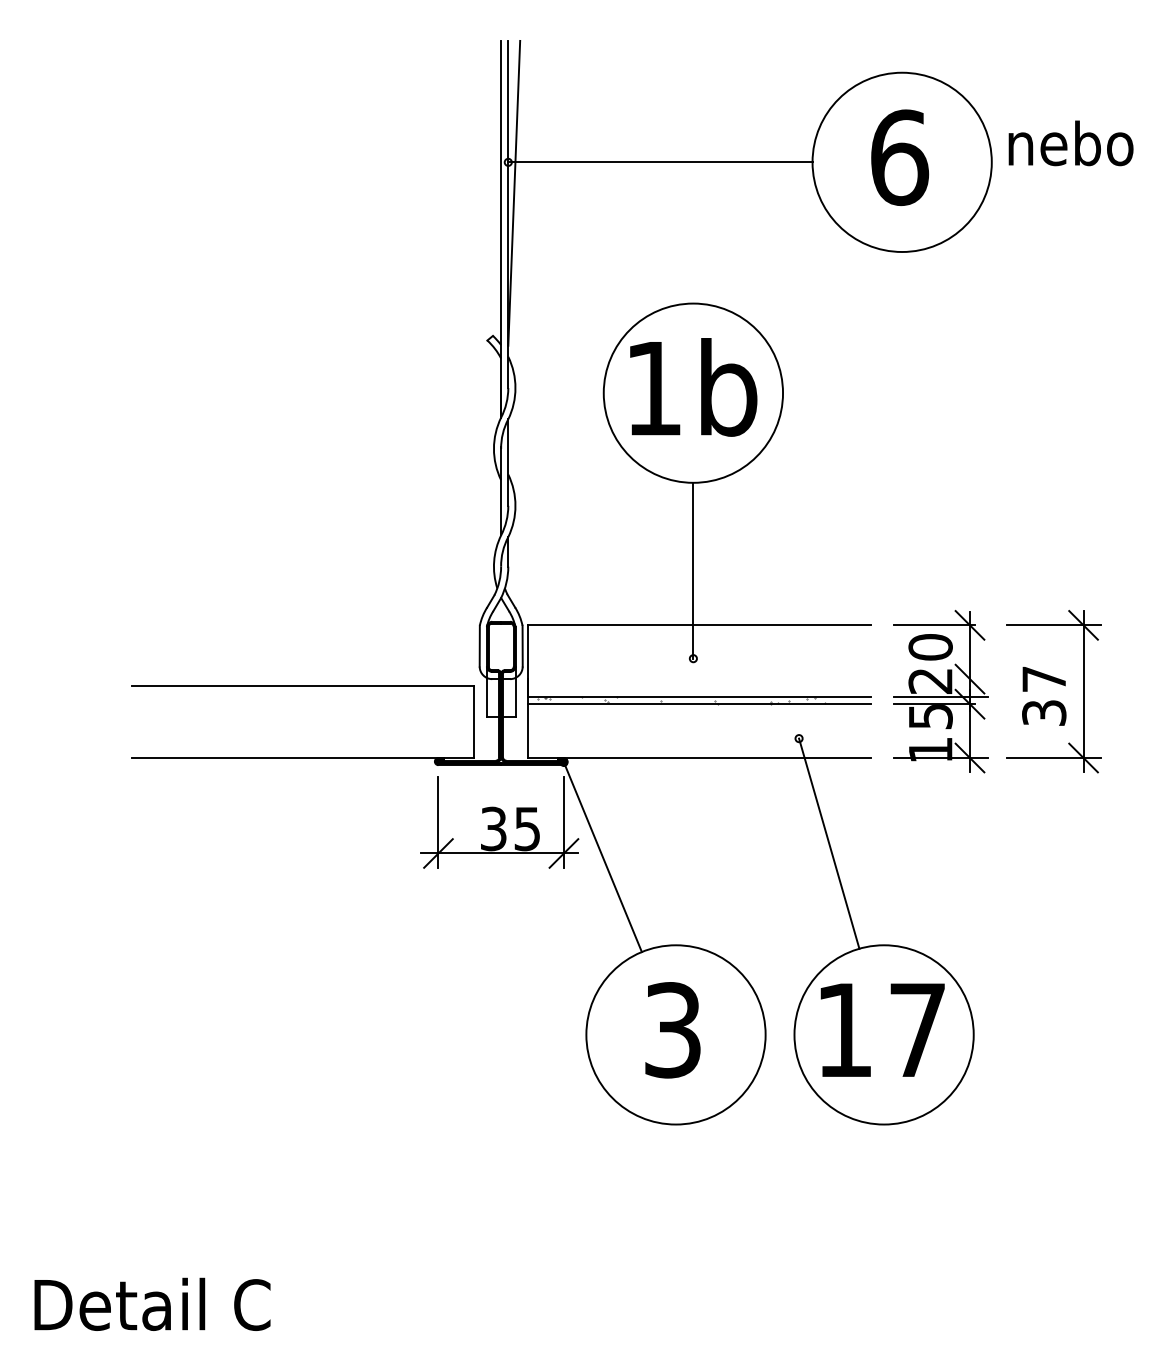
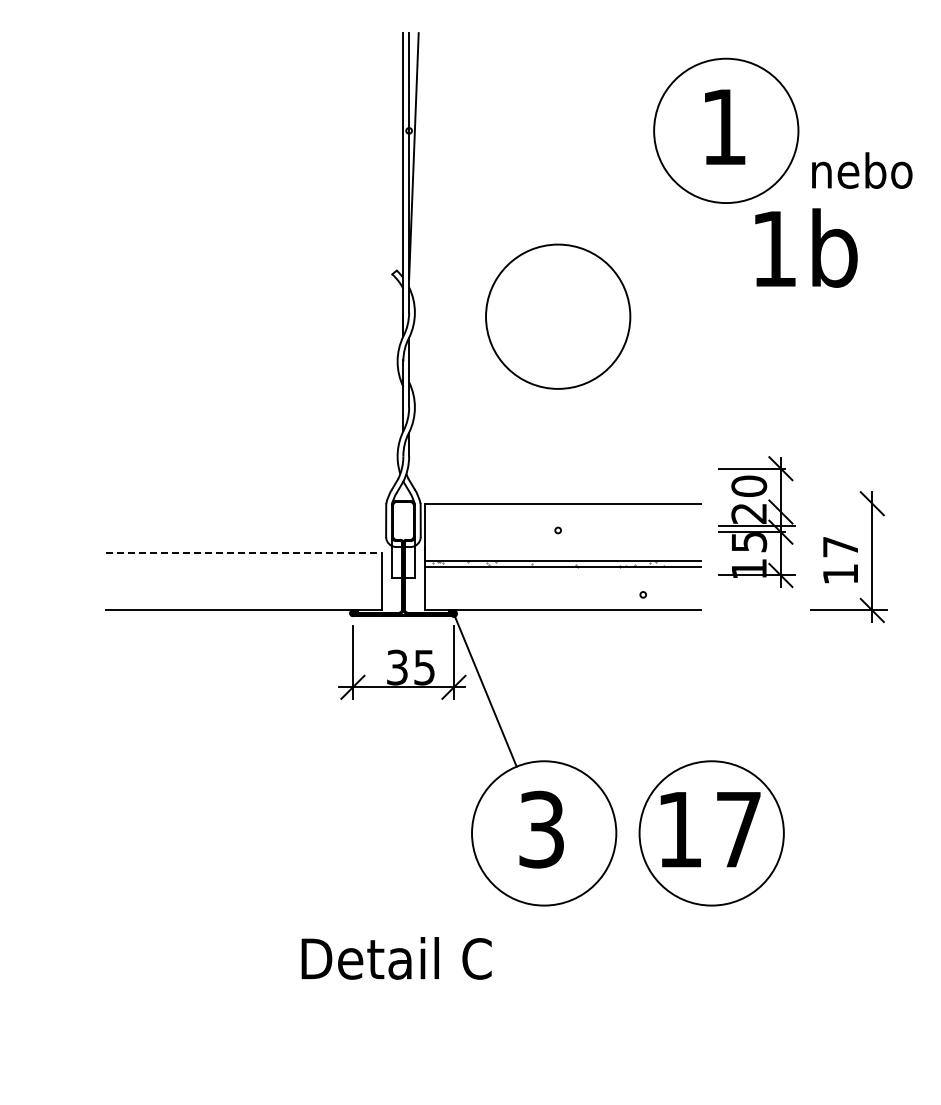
text: (1071, 143) -> (862, 170), moved
text: (899, 158) -> (724, 127), 6 -> 1
line: (660, 161) -> (531, 130), removed
text: (693, 386) -> (806, 247), moved
line: (693, 570) -> (558, 459), removed
line: (1053, 625) -> (848, 503), removed
line: (302, 686) -> (243, 552), solid -> dashed
part: (939, 692) -> (756, 522), moved
text: (1044, 713) -> (840, 574), 37 -> 17
line: (829, 843) -> (667, 679), removed
text: (152, 1304) -> (396, 958), moved

